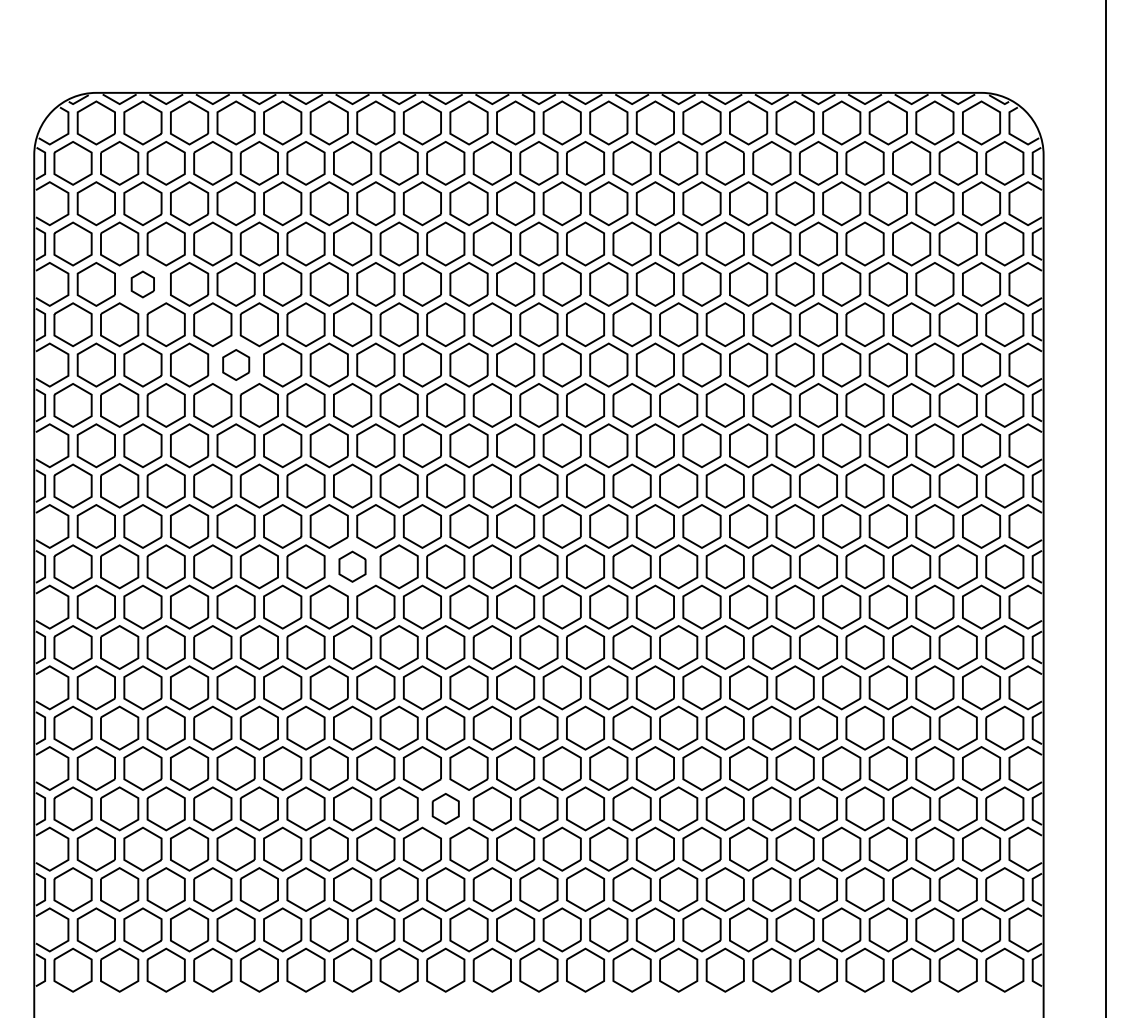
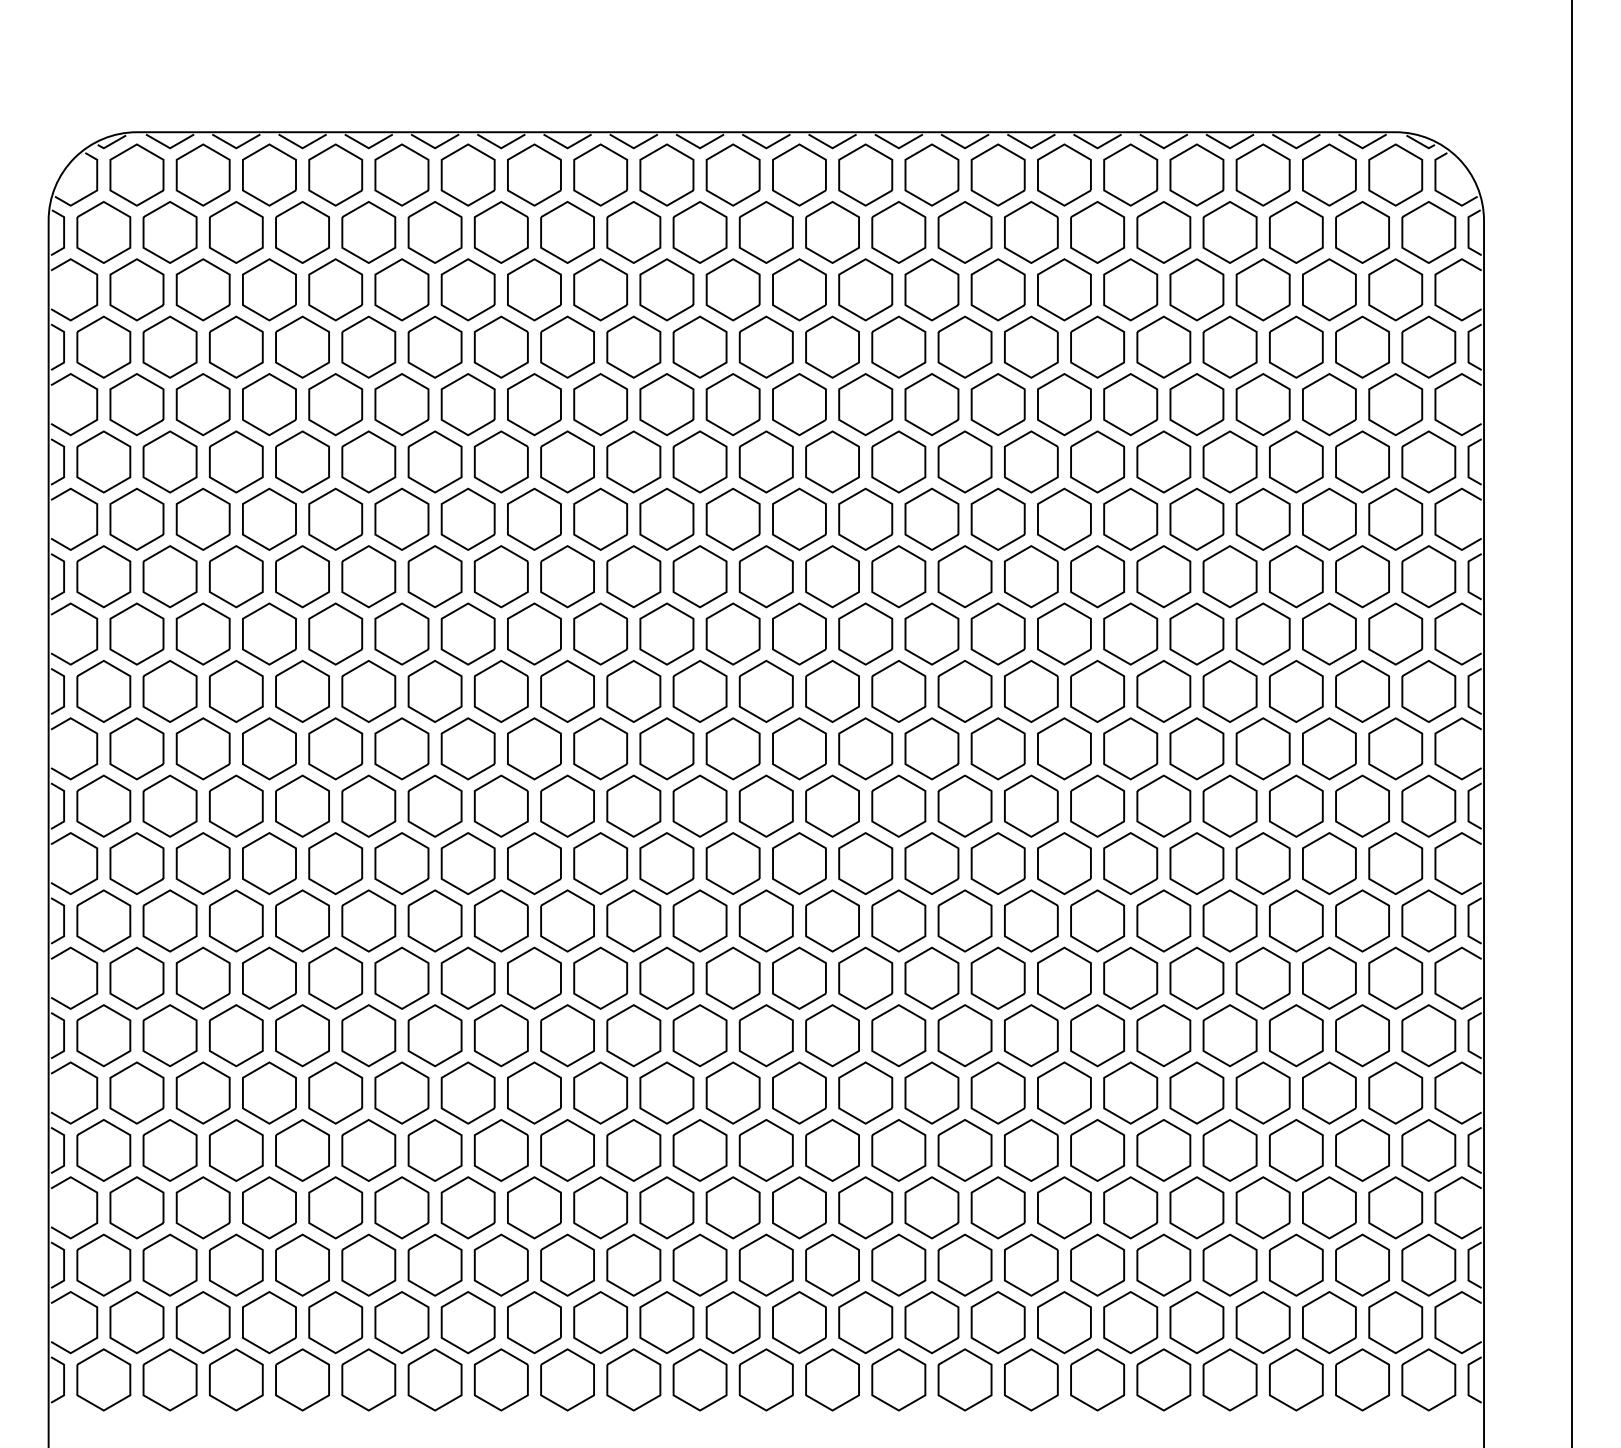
part: (142, 284) -> (202, 404), size x1.67
part: (235, 364) -> (335, 518), size x1.43
part: (352, 566) -> (500, 805), size x1.43
part: (445, 808) -> (633, 1150), size x1.43

